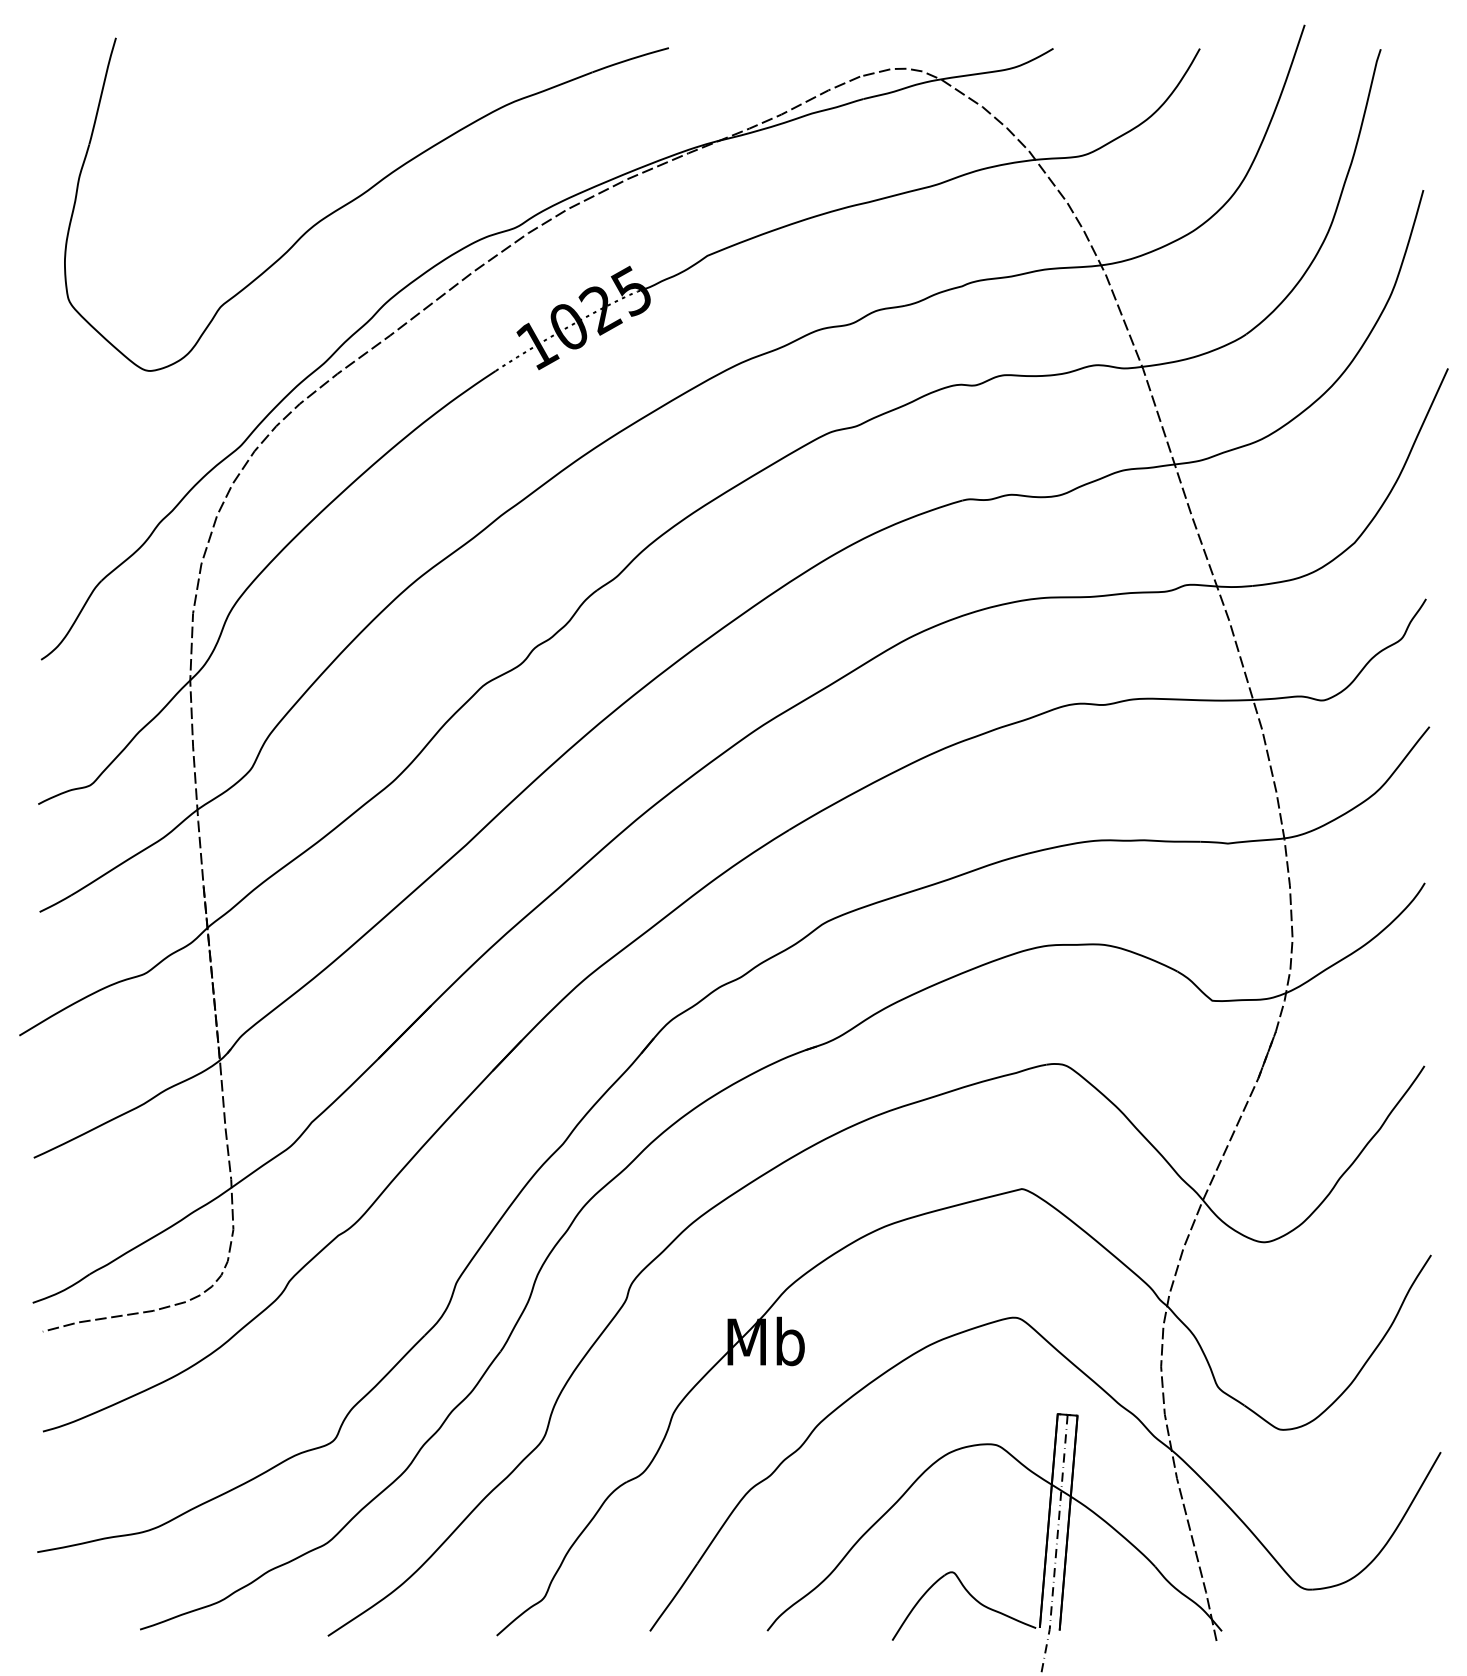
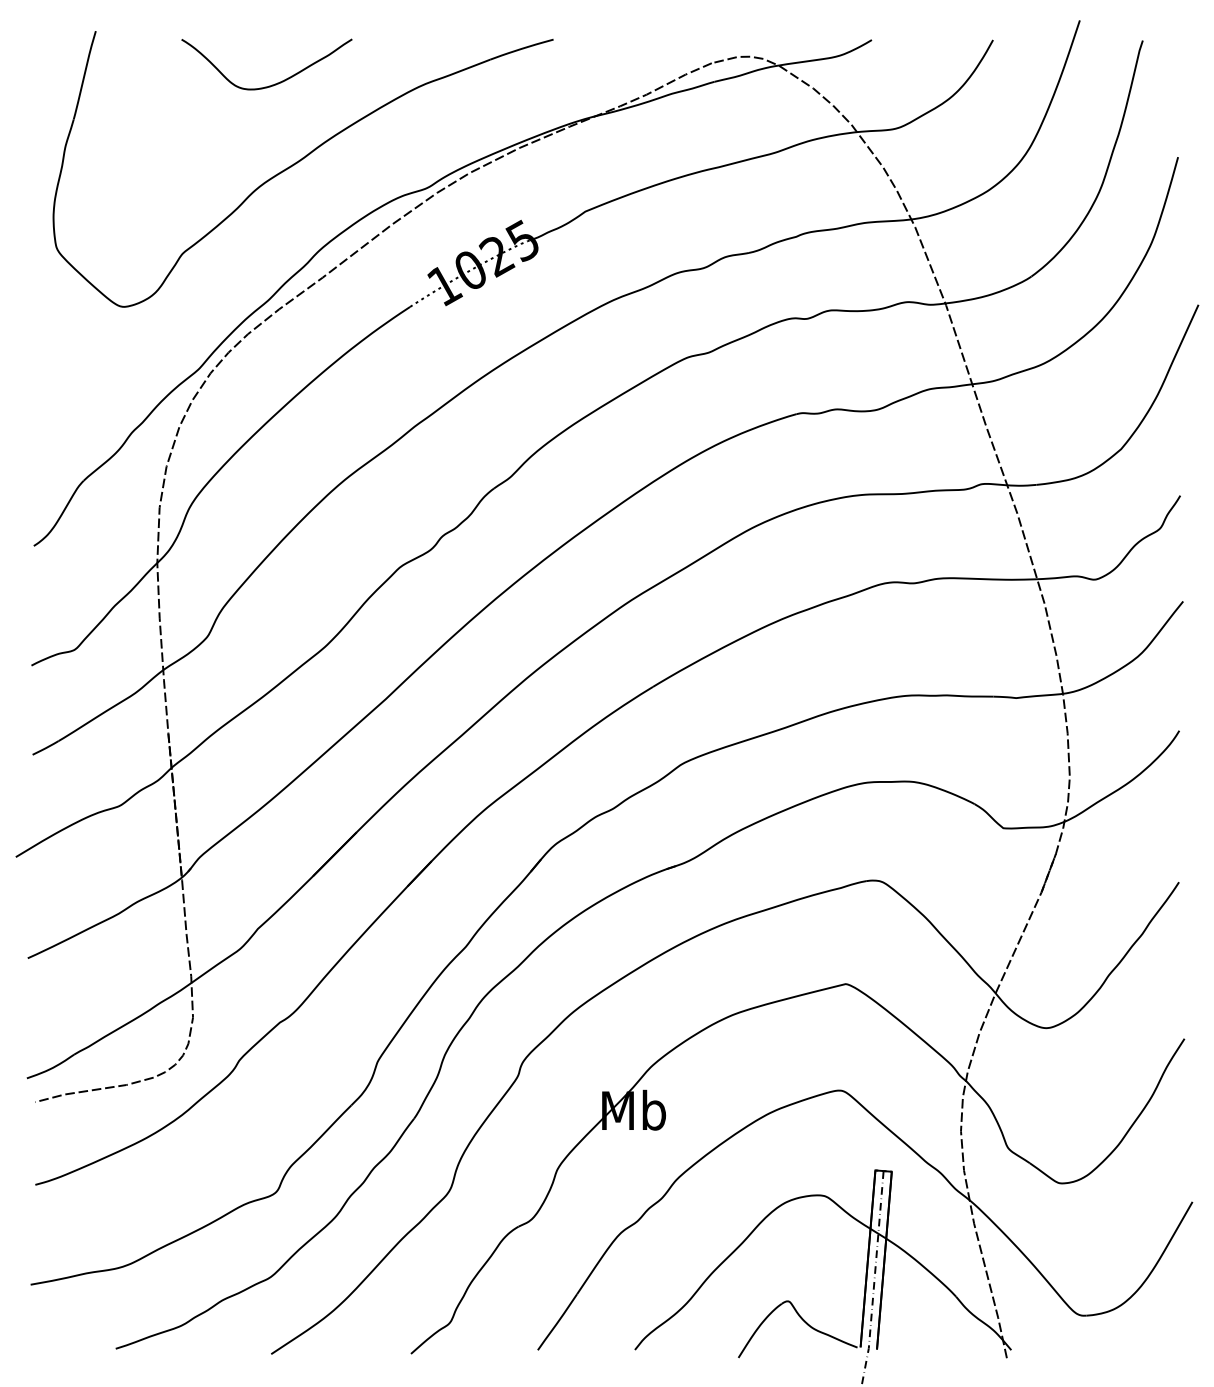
curve: (329, 102) -> (272, 84), added

